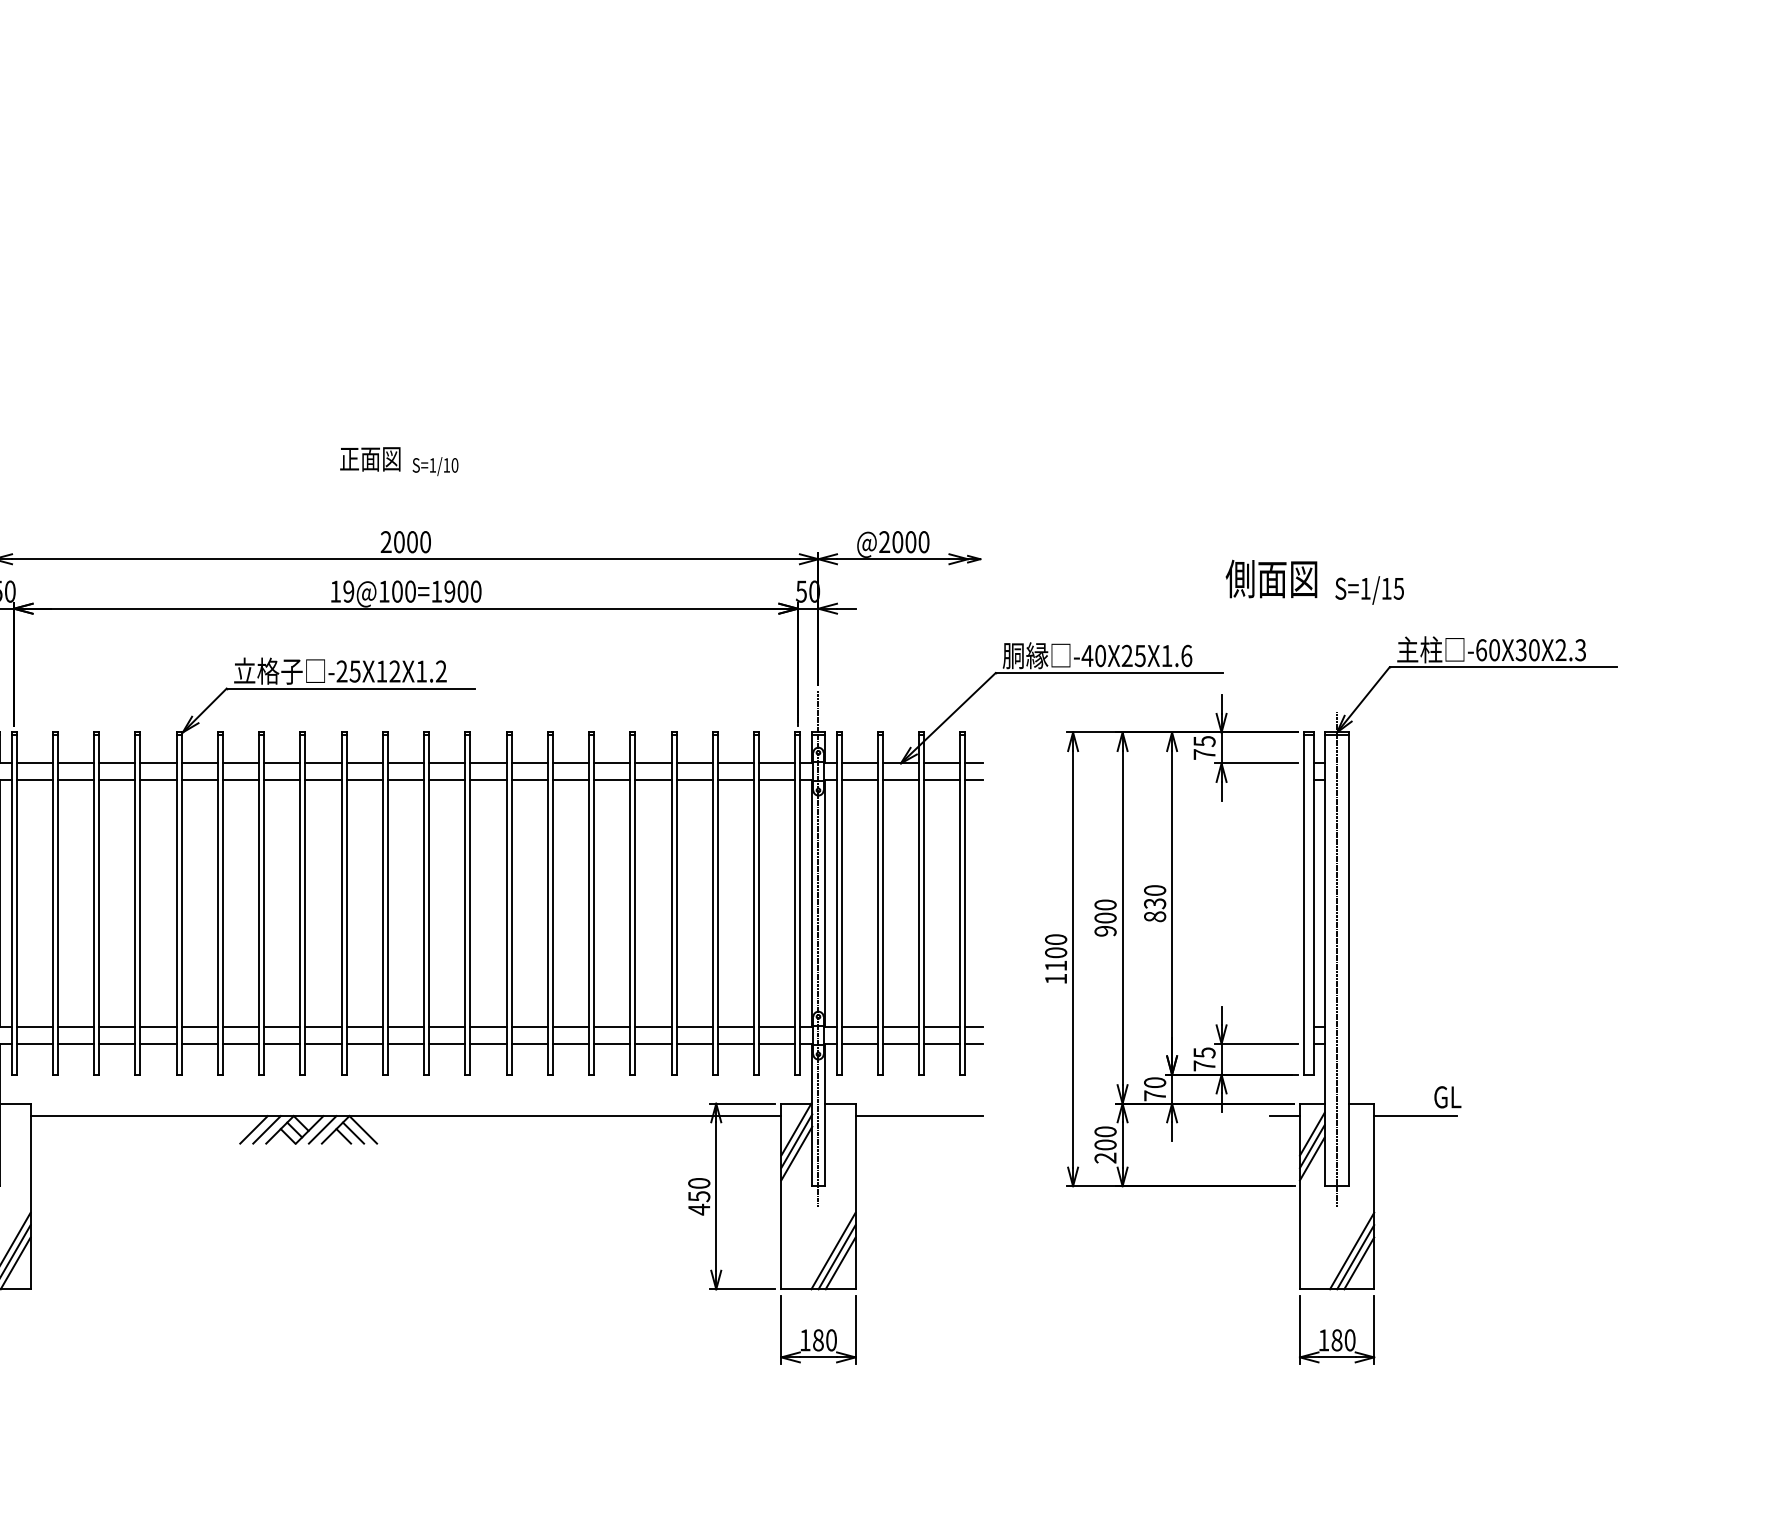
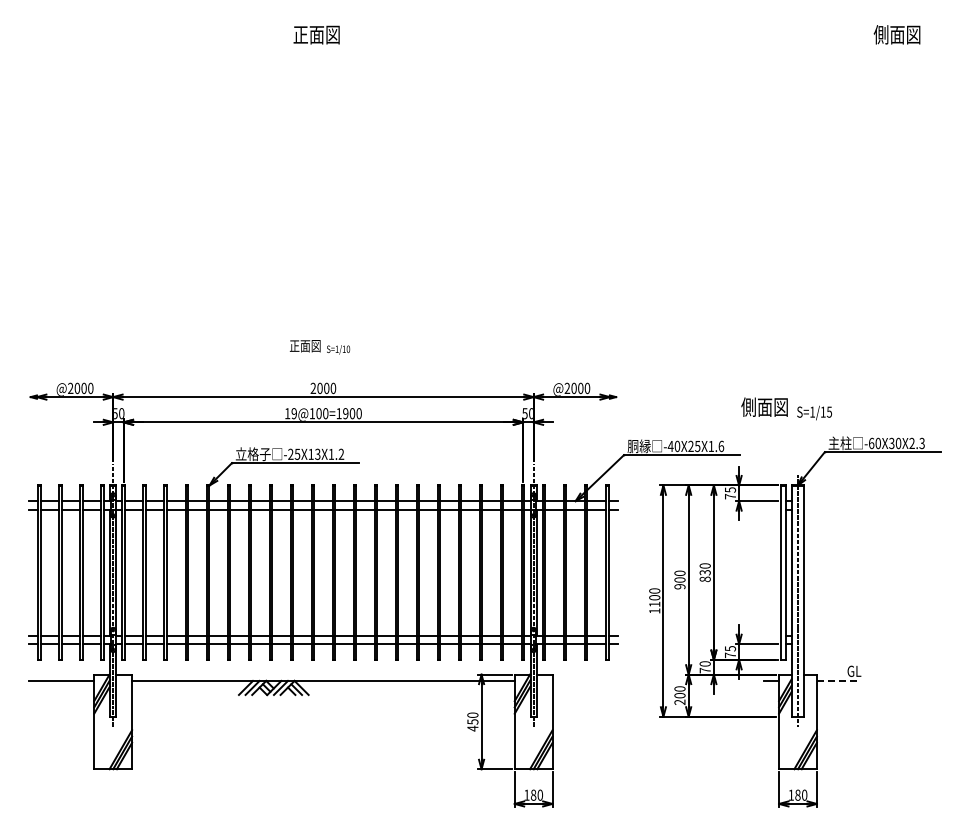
text: (394, 671) -> (317, 454), -25X12X1.2 -> -25X13X1.2
line: (918, 1115) -> (584, 680), removed
line: (1416, 1115) -> (838, 680), solid -> dashed

